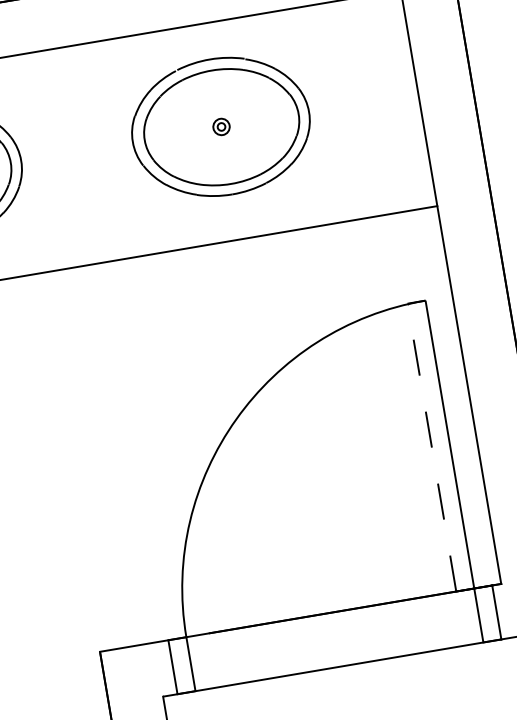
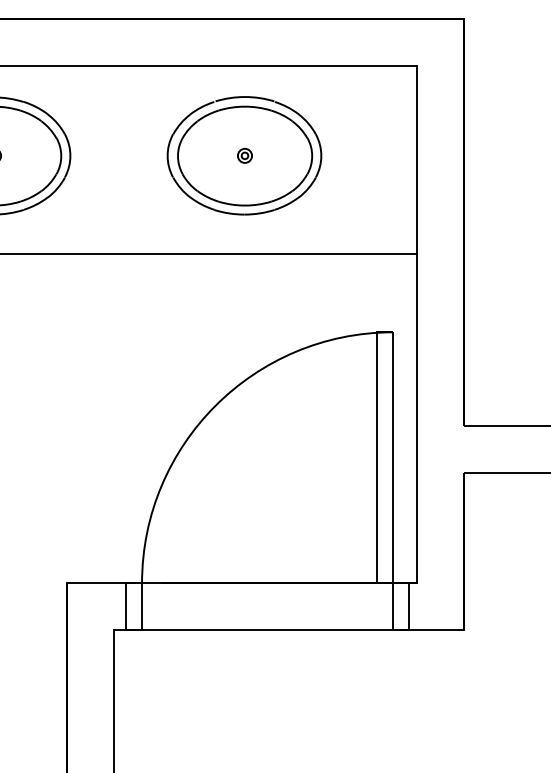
line: (430, 438) -> (377, 449), dashed -> solid

